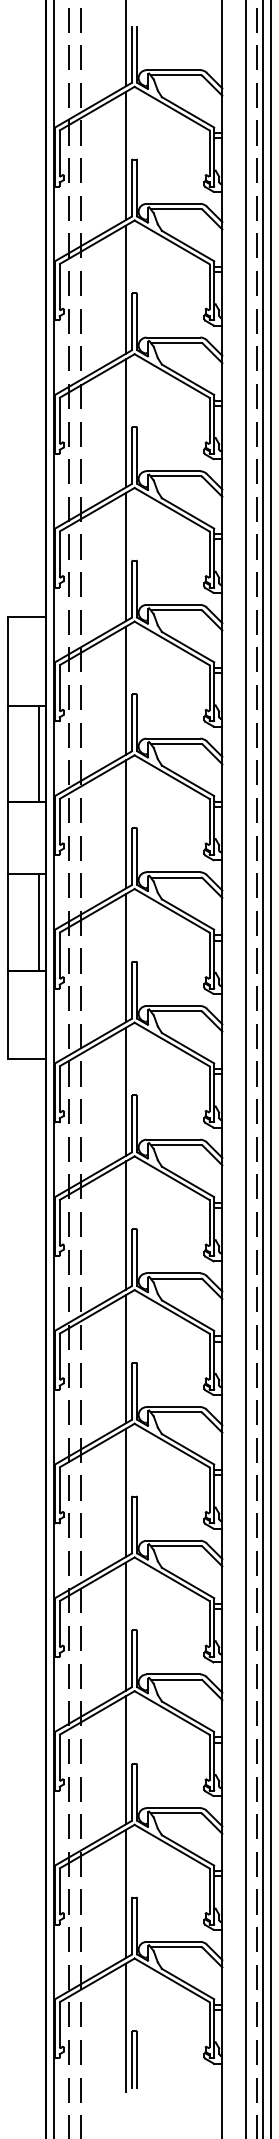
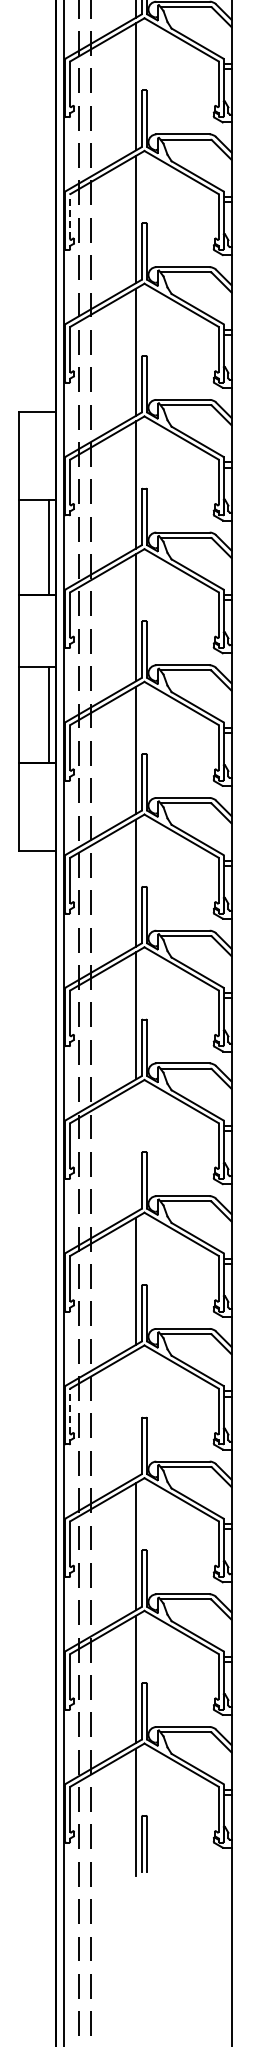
line: (59, 420) -> (69, 216), solid -> dashed
line: (126, 1359) -> (136, 1148), removed
line: (59, 1623) -> (69, 1410), solid -> dashed
line: (126, 1626) -> (136, 1413), removed

